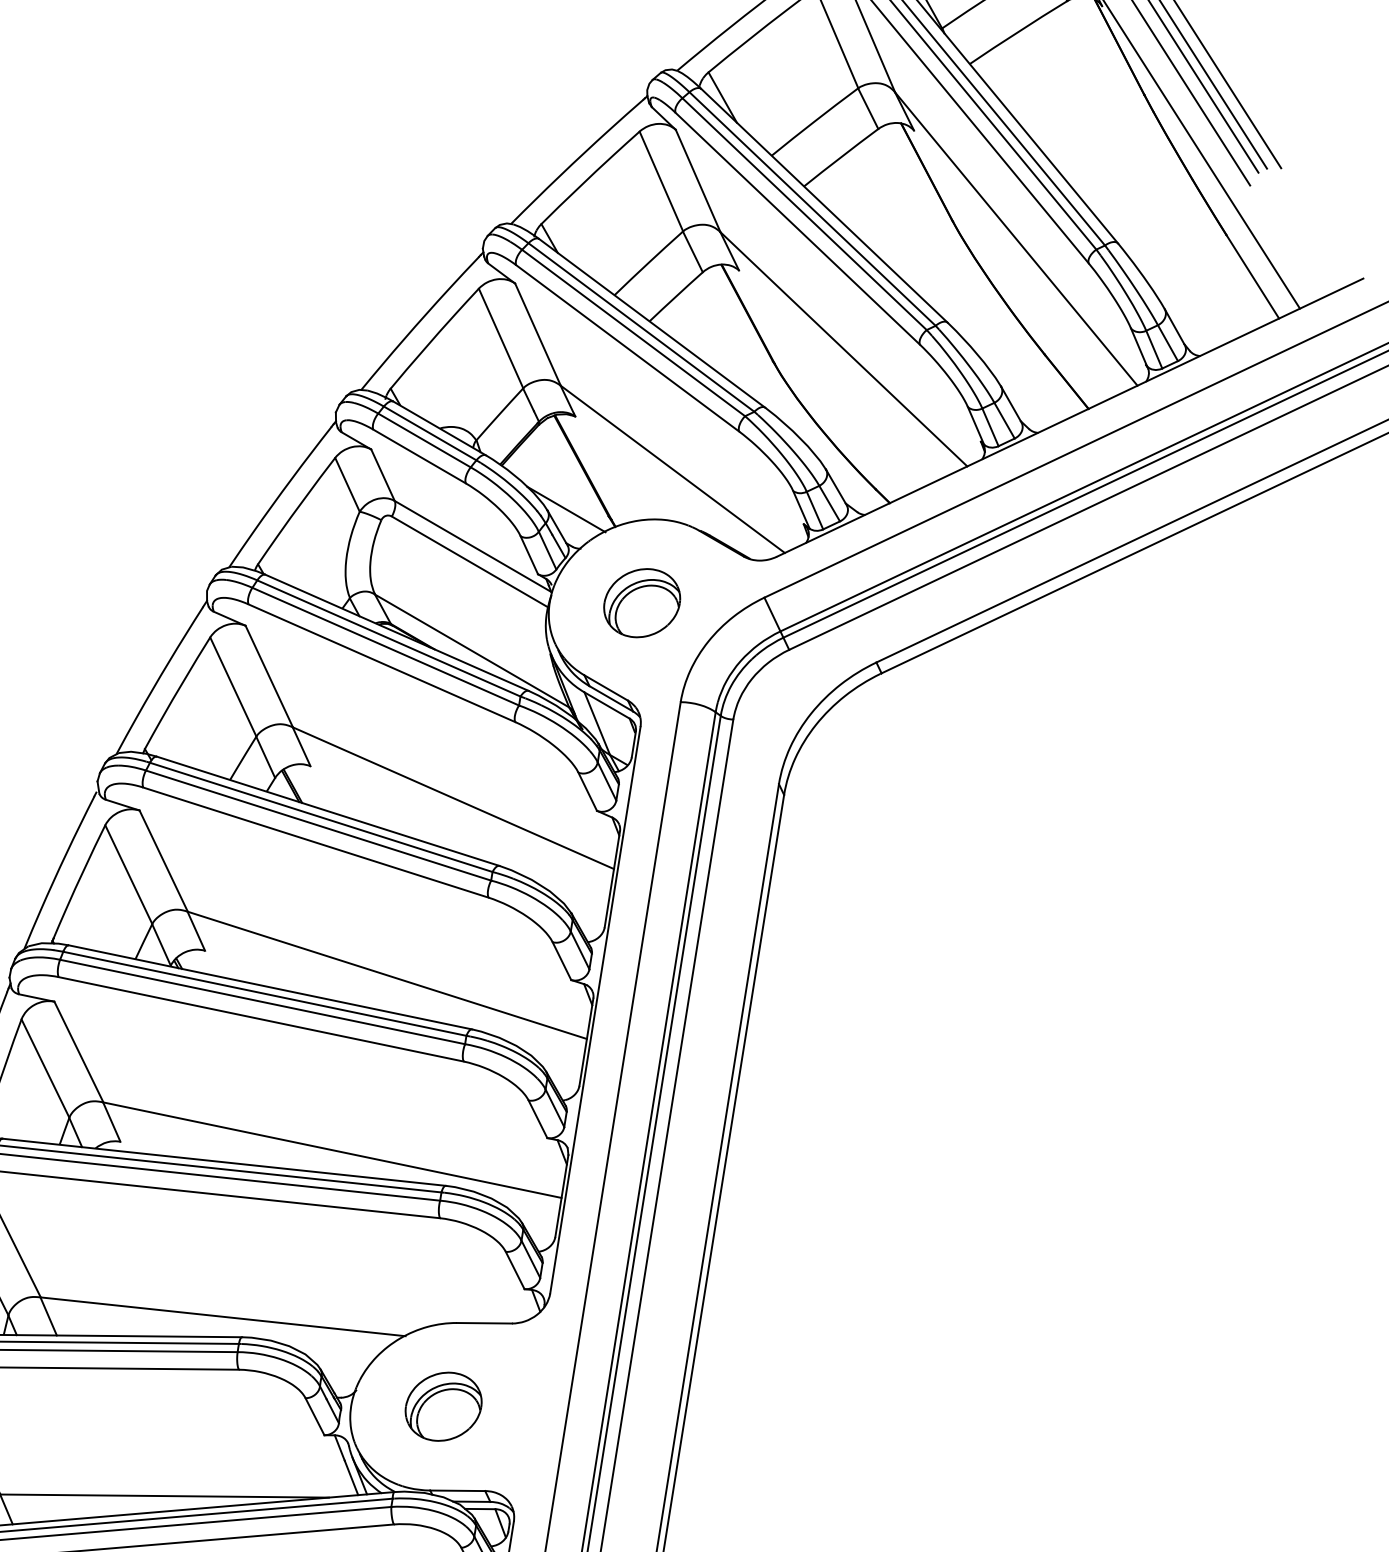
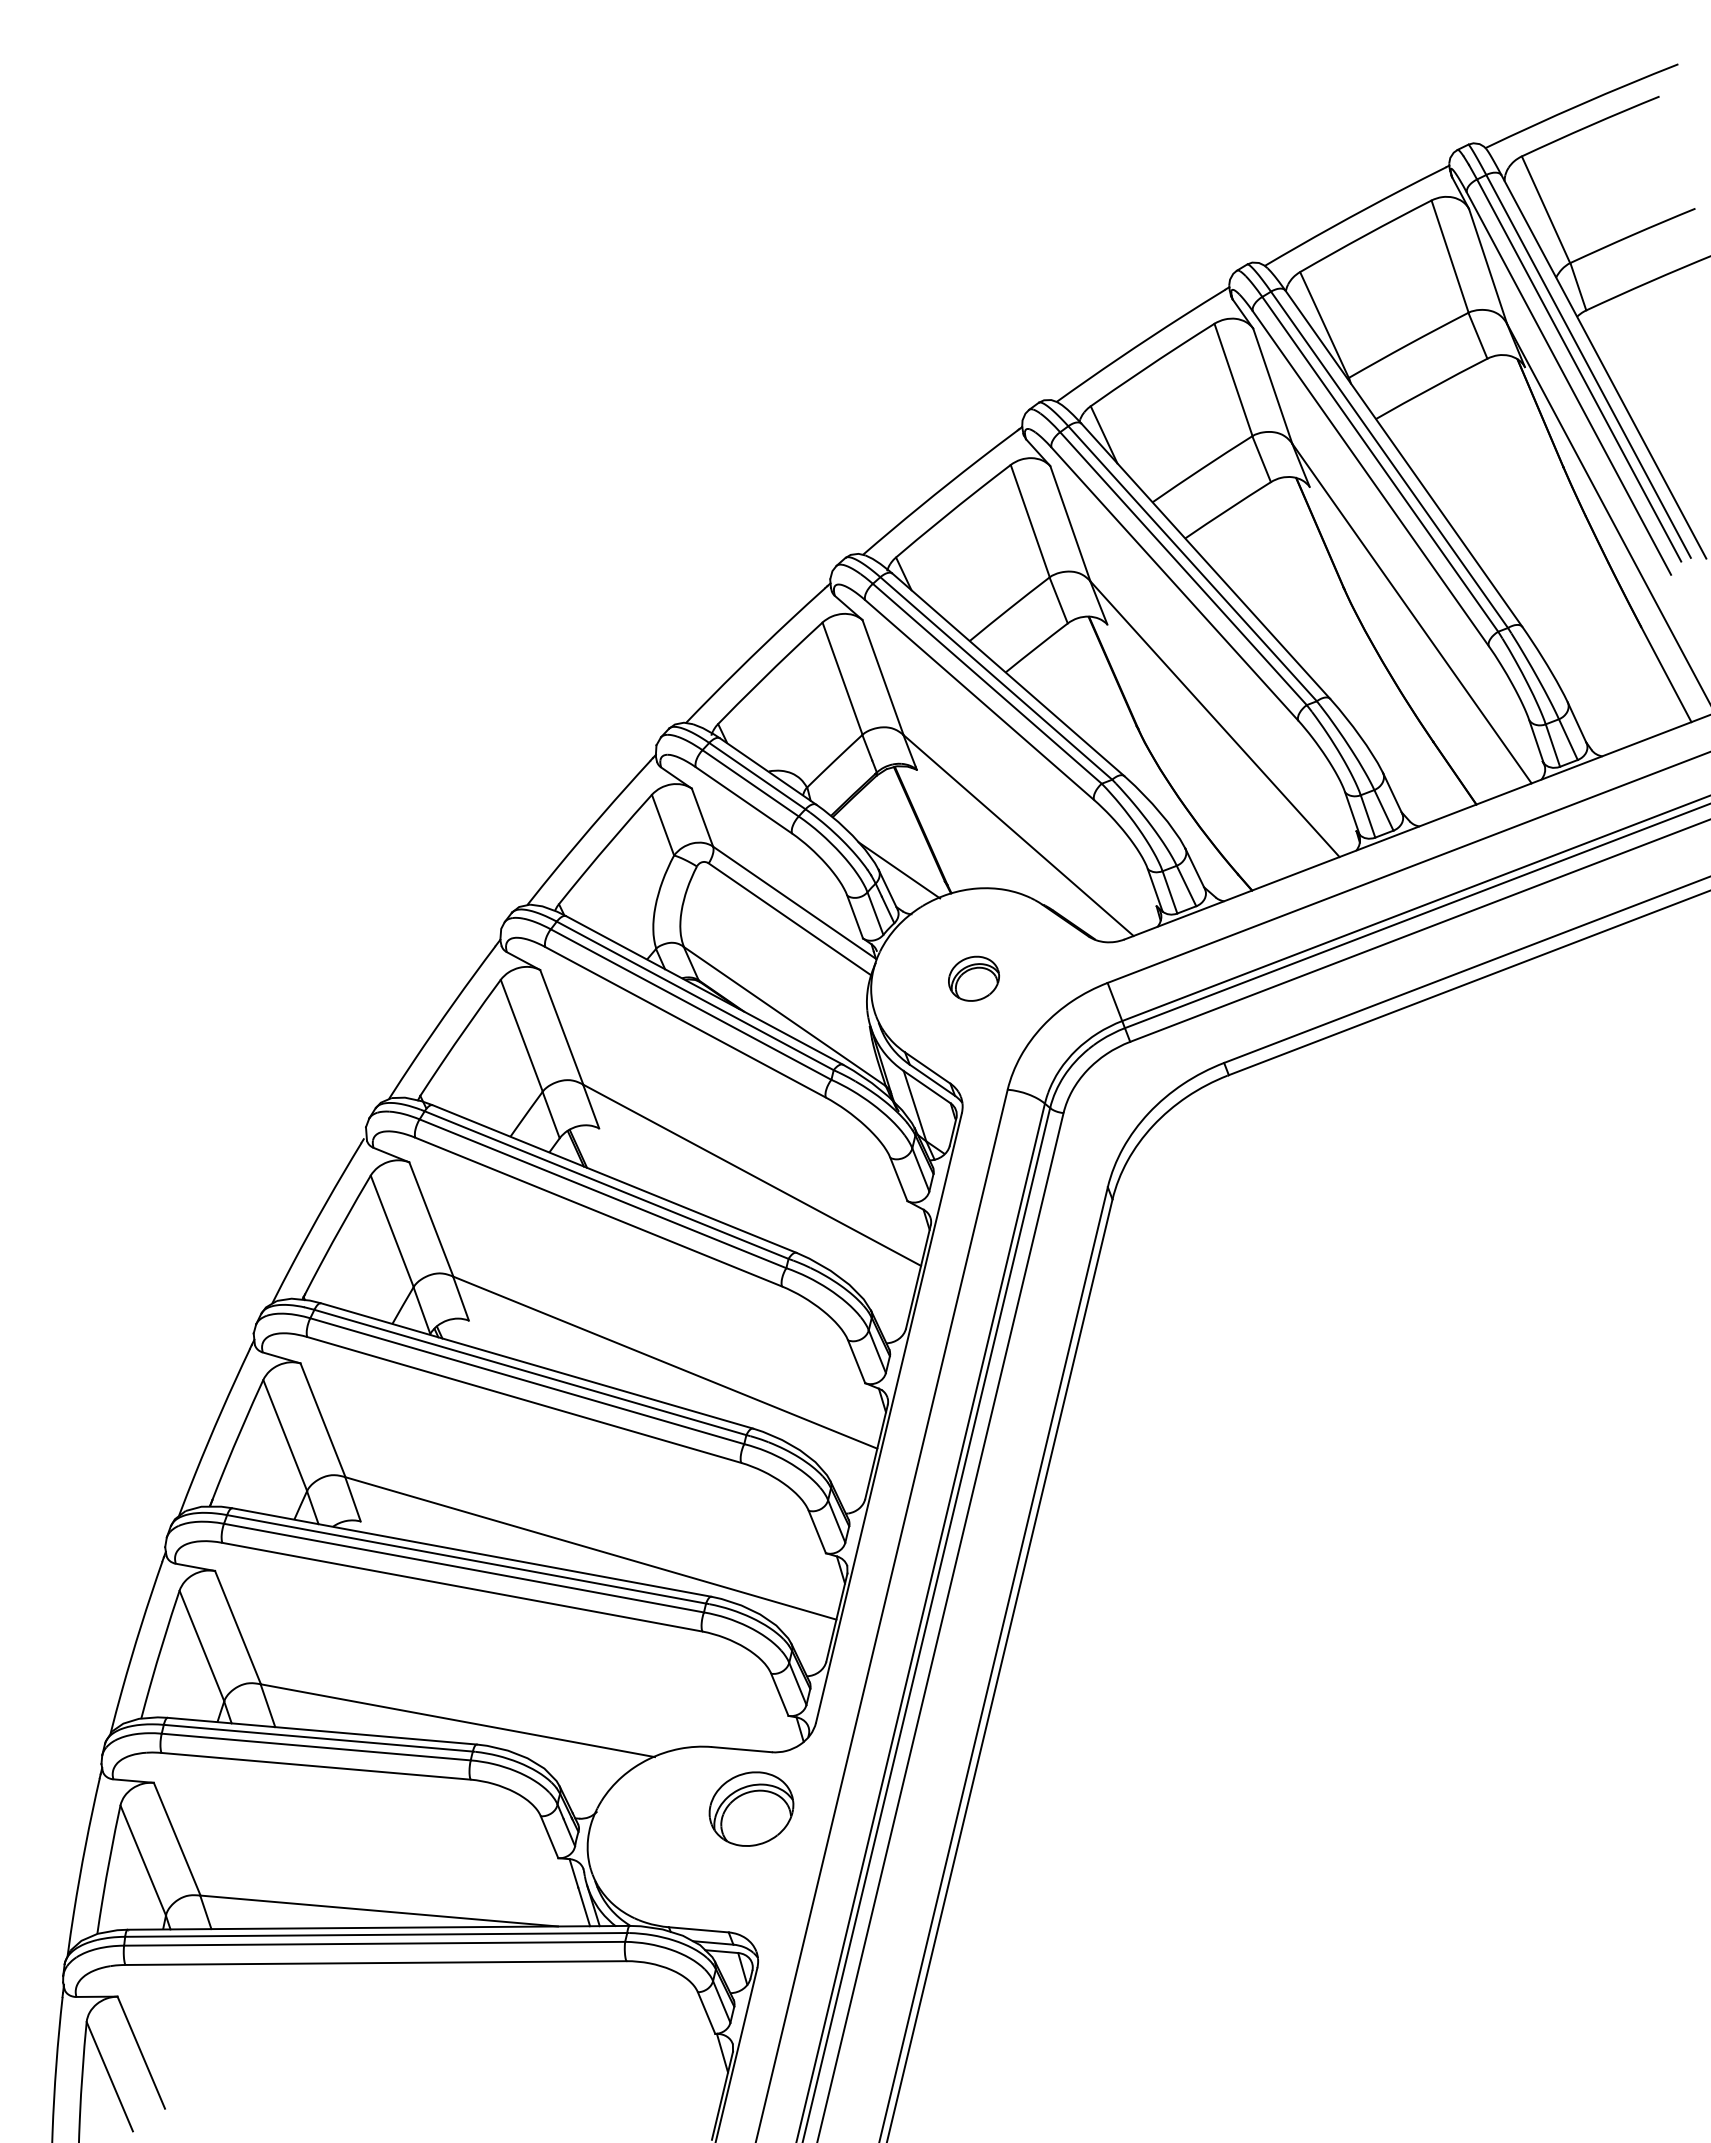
part: (641, 603) -> (973, 978), size x0.6
part: (443, 1406) -> (751, 1808), moved

